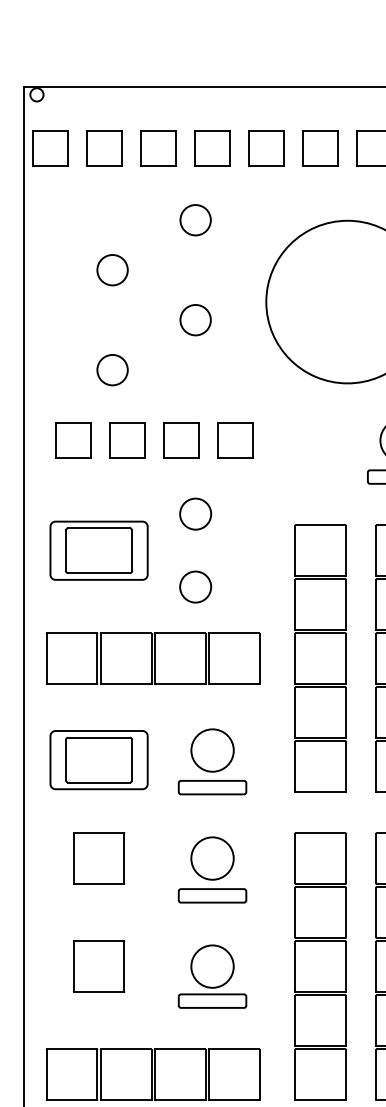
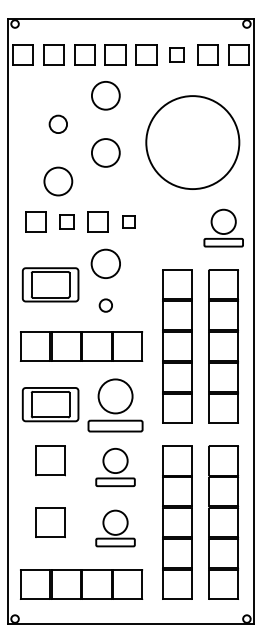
part: (319, 148) -> (176, 54), size x0.7
circle: (194, 219) -> (105, 95), size x1.6
circle: (194, 319) -> (105, 152), size x1.6
circle: (112, 370) -> (58, 181), size x1.6
part: (126, 439) -> (66, 221), size x0.7
part: (235, 439) -> (128, 221), size x0.6
circle: (194, 513) -> (105, 263), size x1.6
circle: (194, 586) -> (105, 305), size x0.7
part: (212, 761) -> (115, 405), size x1.4

